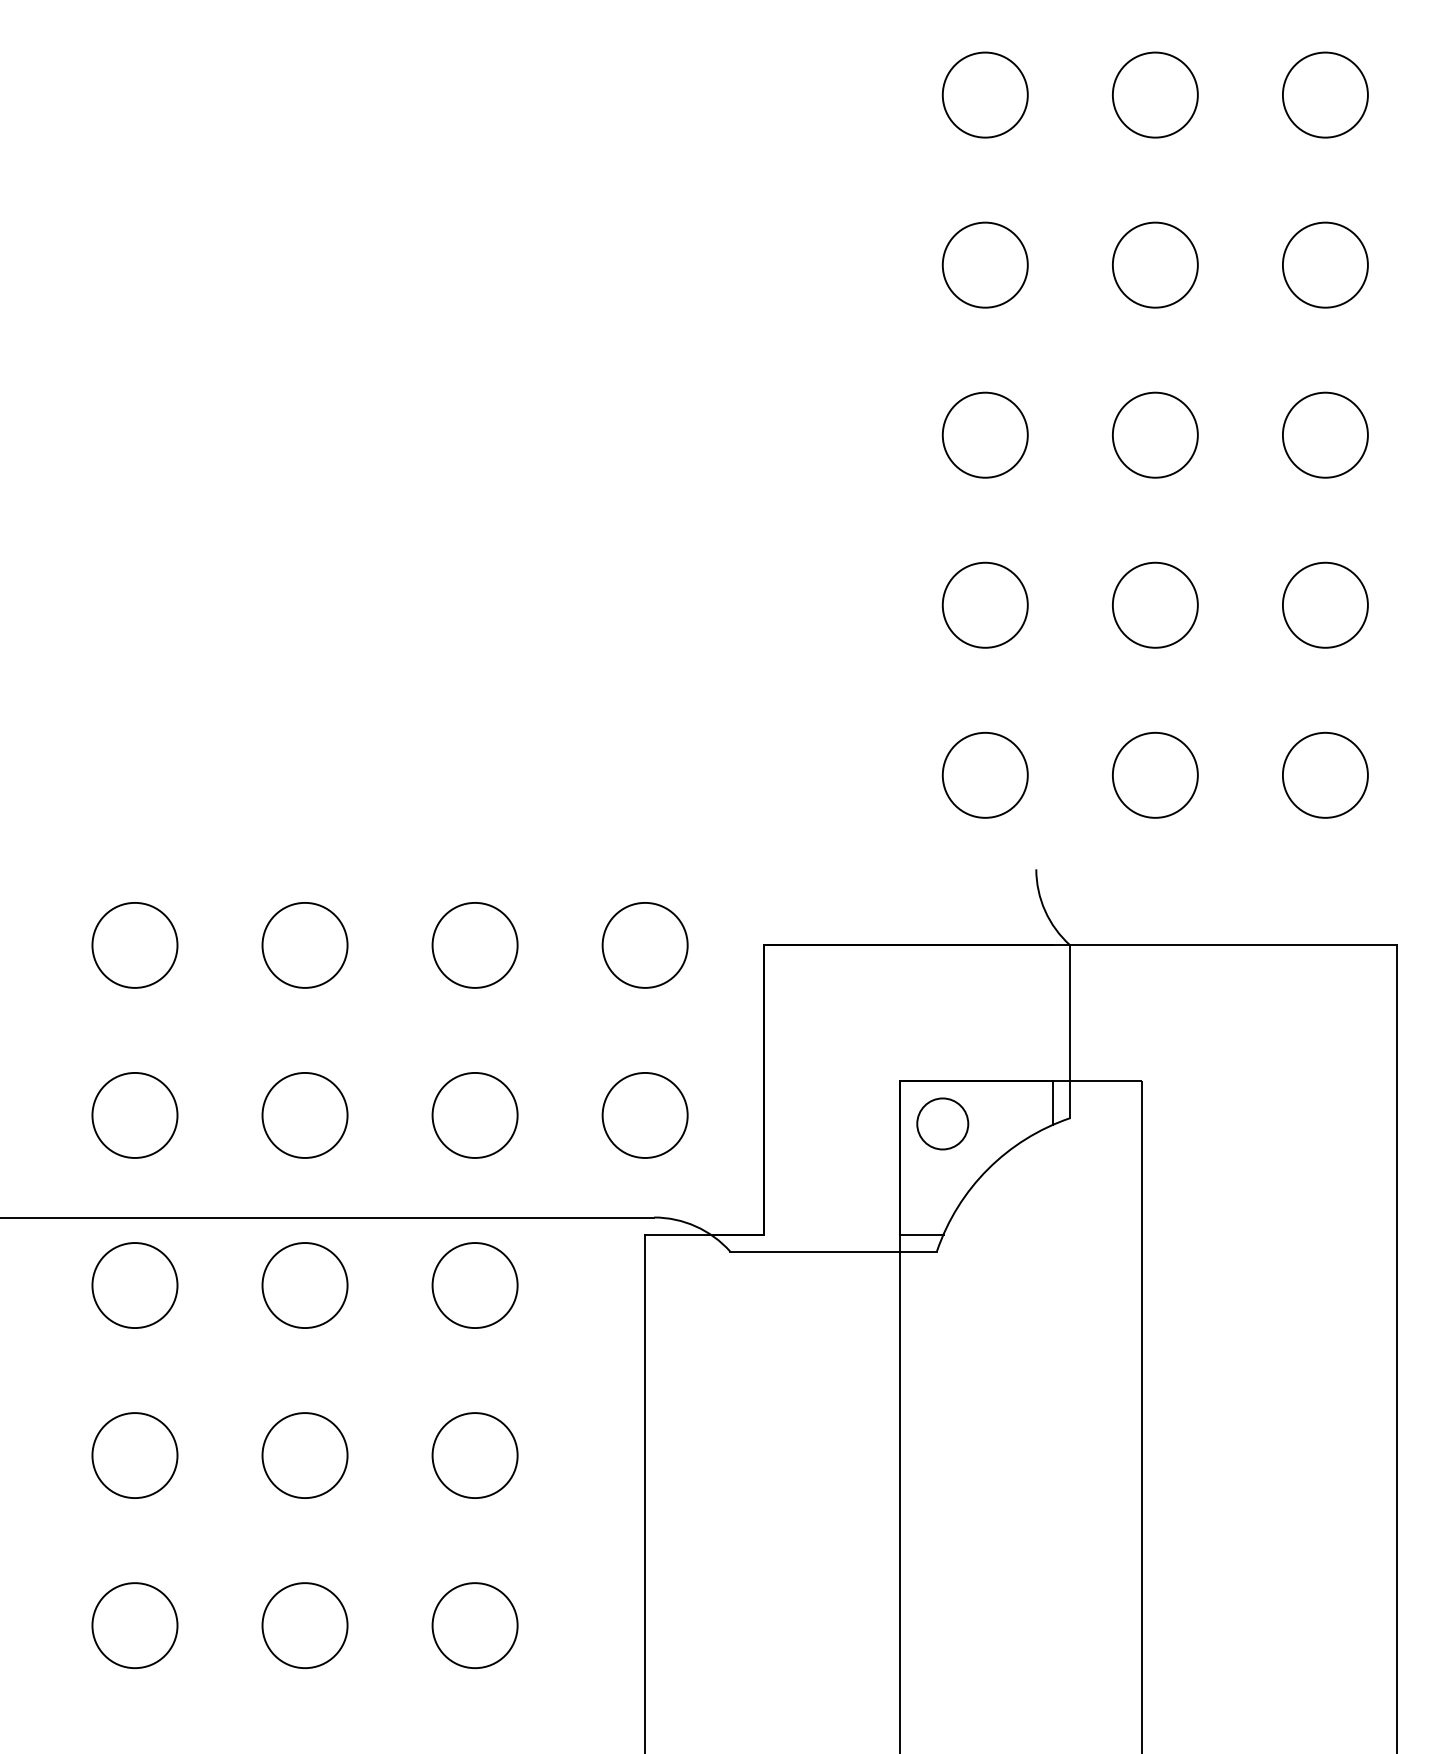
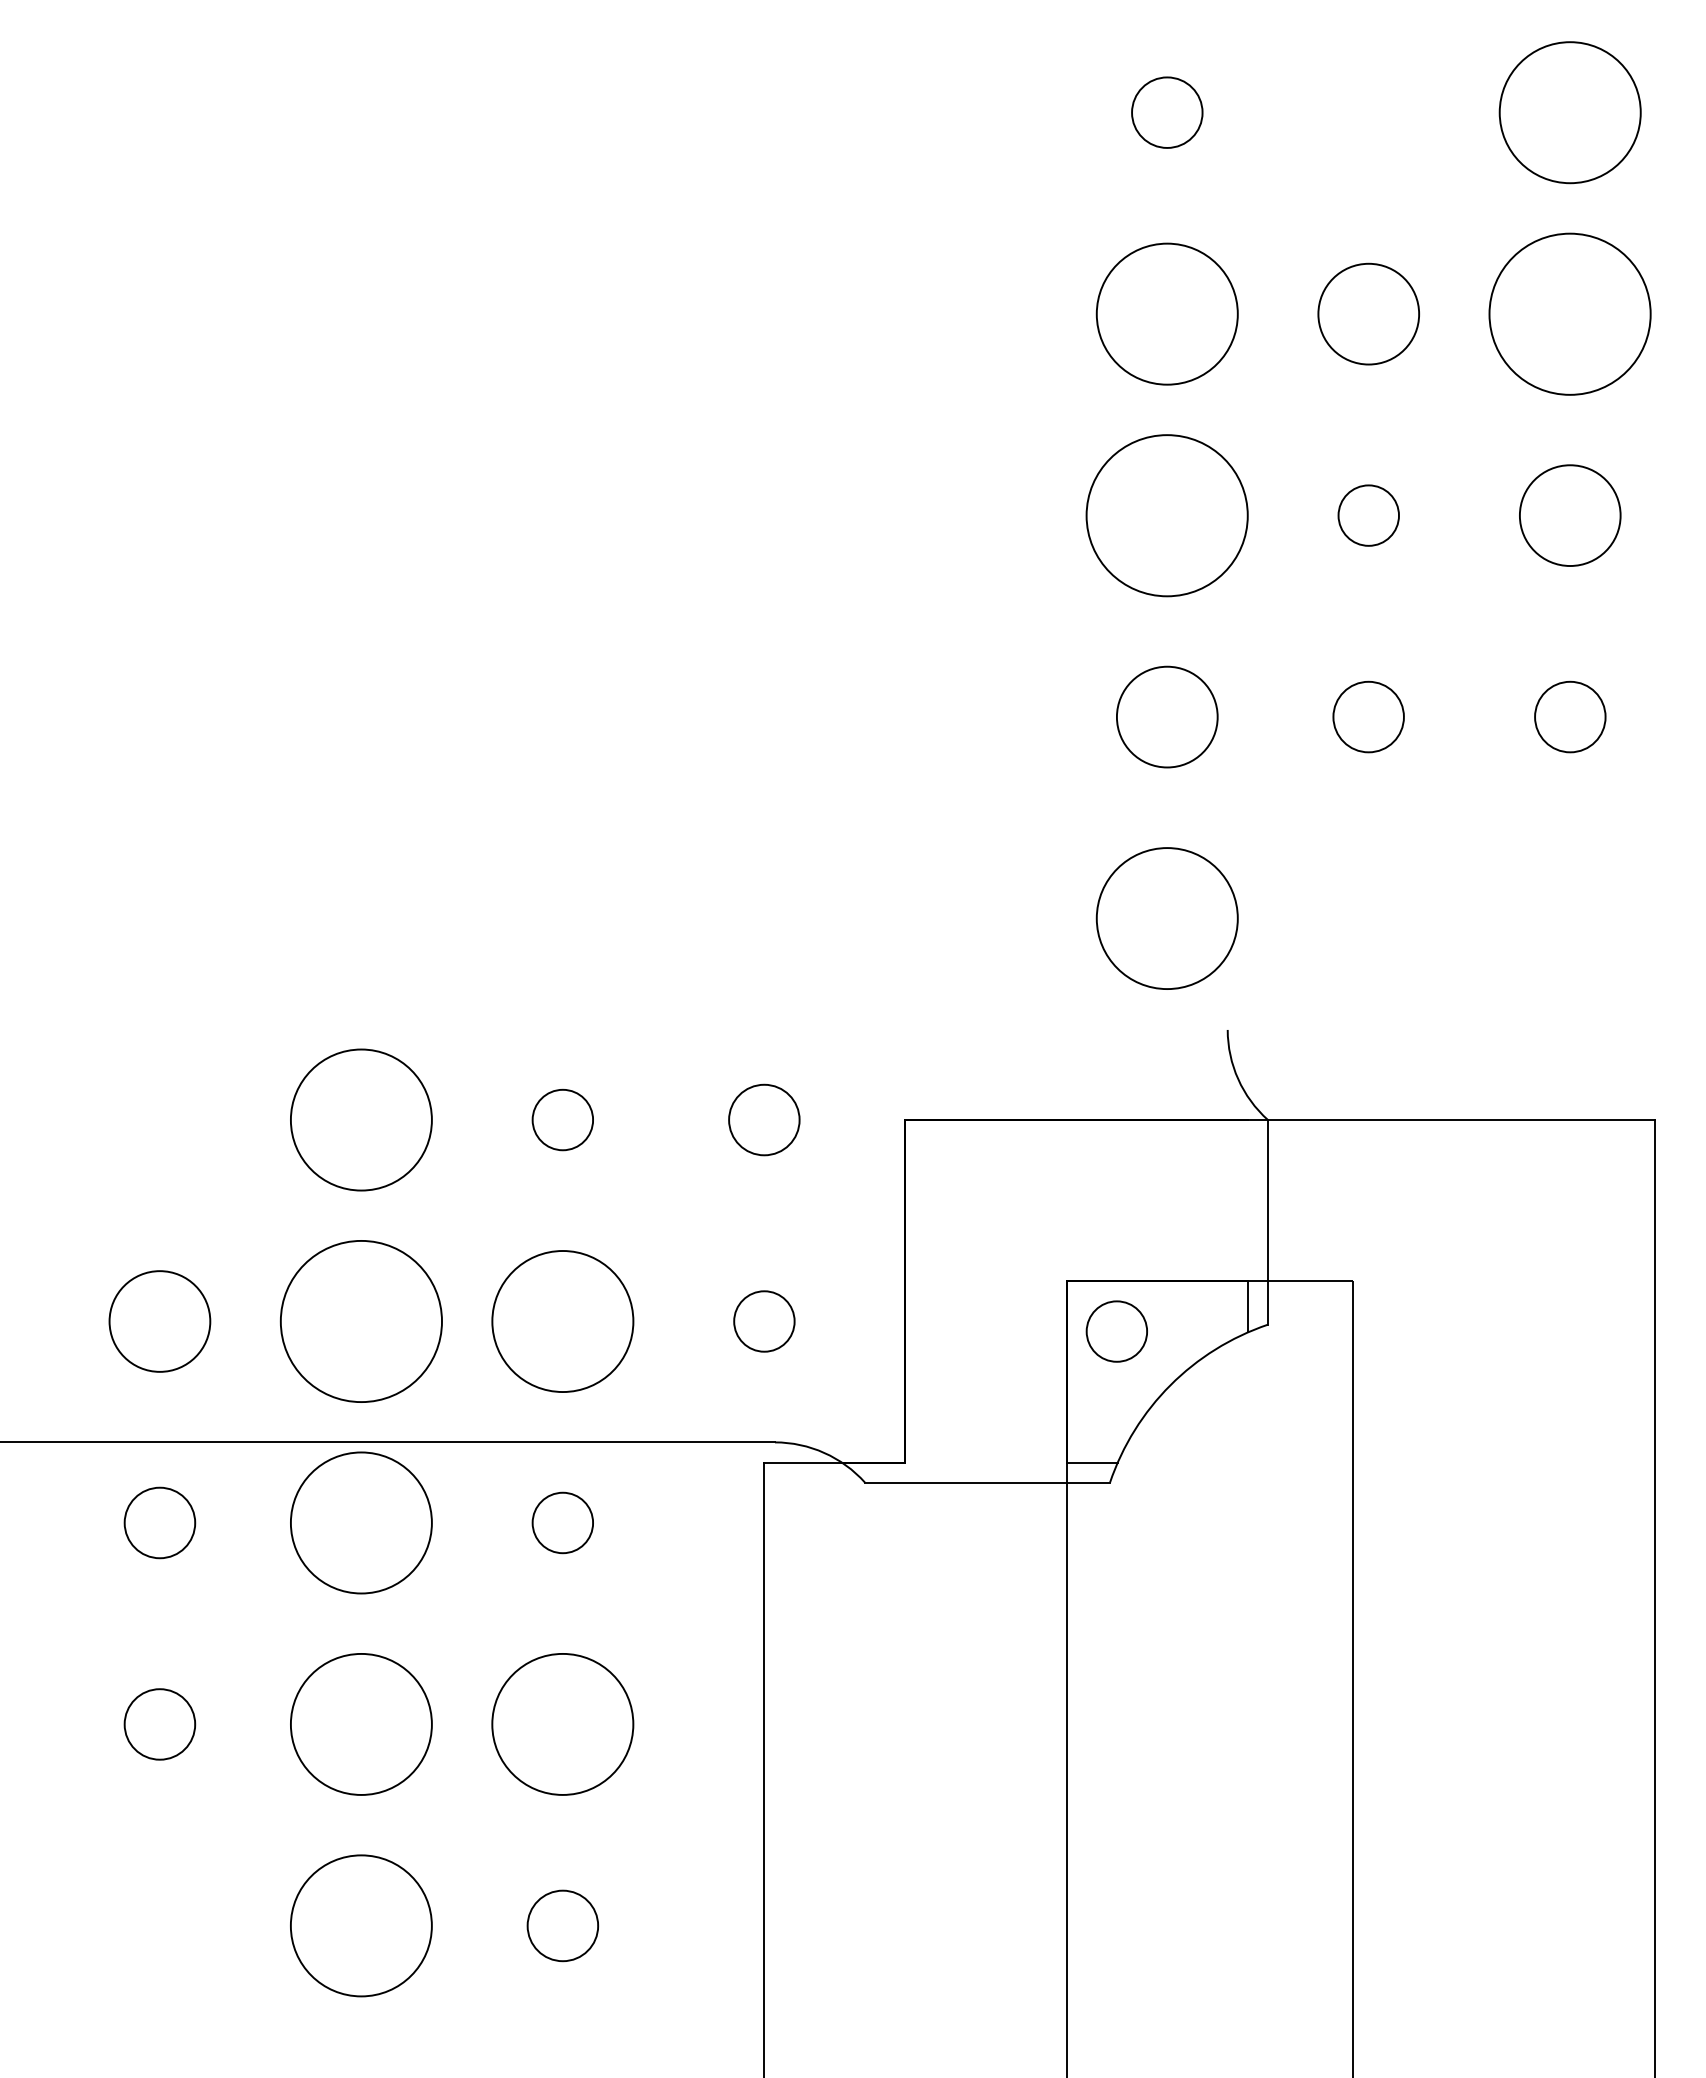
circle: (984, 94) -> (1166, 112), size x0.7
circle: (1155, 94) -> (1368, 112), removed
circle: (1324, 94) -> (1569, 112), size x1.4
circle: (984, 264) -> (1166, 313), size x1.4
circle: (1325, 264) -> (1570, 313), size x1.6
circle: (985, 435) -> (1167, 515), size x1.6
circle: (1155, 435) -> (1368, 515), size x0.6
circle: (1155, 604) -> (1368, 716), size x0.7
circle: (1325, 604) -> (1570, 716), size x0.7
circle: (984, 775) -> (1166, 918), size x1.4
circle: (1155, 775) -> (1368, 918), removed
circle: (1325, 775) -> (1570, 918), removed
circle: (134, 944) -> (159, 1119), removed
circle: (305, 944) -> (361, 1119), size x1.4
circle: (474, 944) -> (562, 1119), size x0.6
circle: (644, 944) -> (763, 1119), size x0.7
circle: (305, 1115) -> (361, 1321), size x1.6
circle: (474, 1115) -> (562, 1321), size x1.4
circle: (645, 1115) -> (764, 1321), size x0.6
circle: (134, 1285) -> (159, 1522), size x0.7
circle: (305, 1285) -> (361, 1522), size x1.4
circle: (474, 1285) -> (562, 1522), size x0.6
circle: (134, 1455) -> (159, 1724), size x0.7
circle: (305, 1455) -> (361, 1724), size x1.4
circle: (474, 1455) -> (562, 1724), size x1.4
circle: (134, 1625) -> (159, 1925), removed
circle: (305, 1625) -> (361, 1925), size x1.4
circle: (474, 1625) -> (562, 1925), size x0.7

